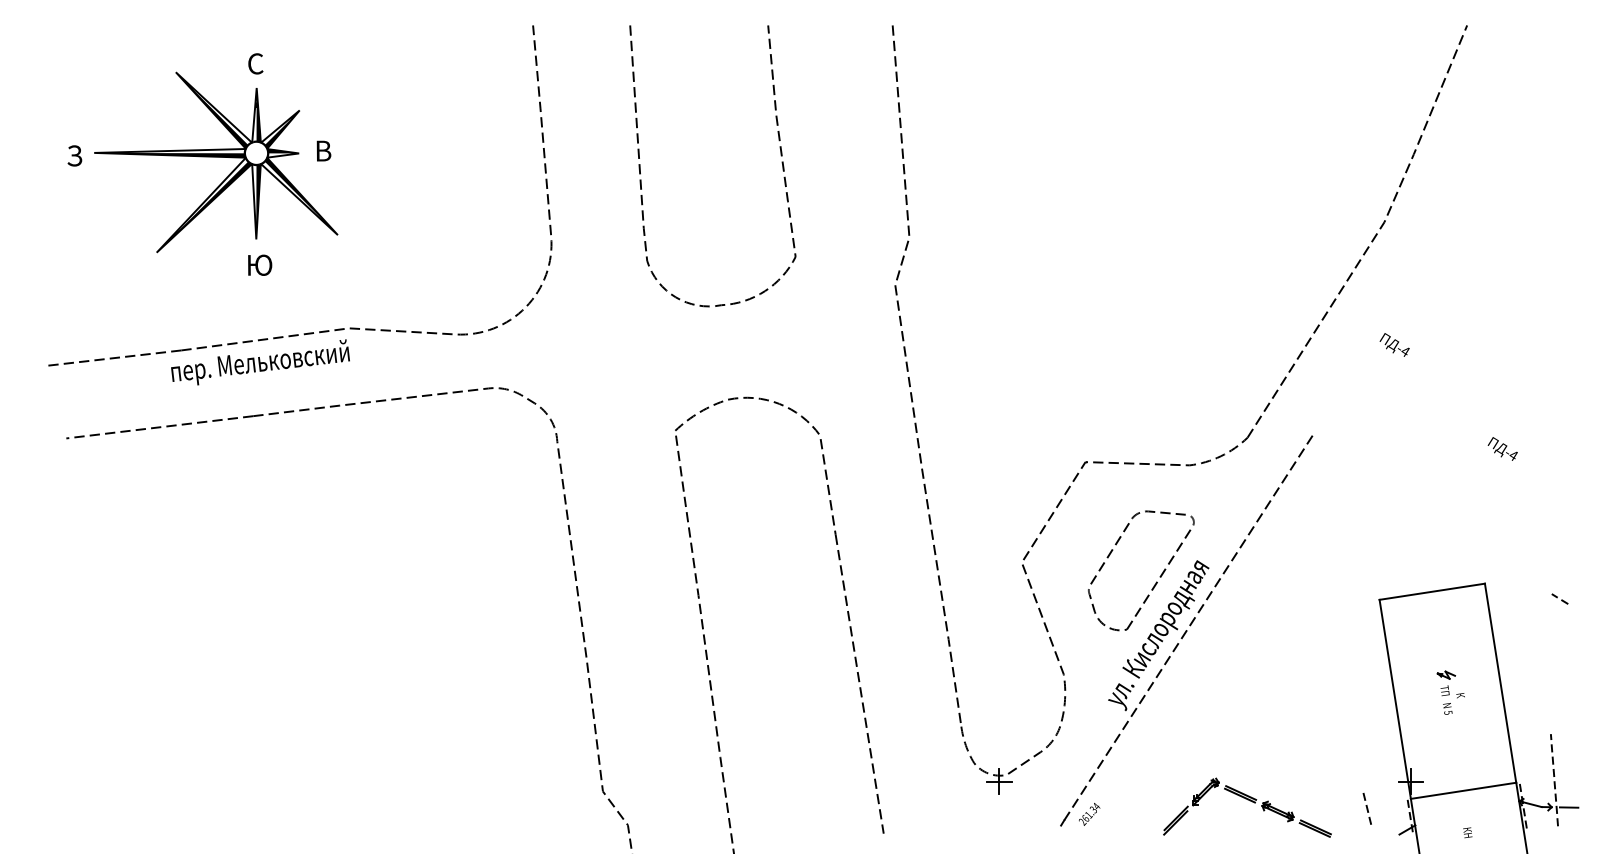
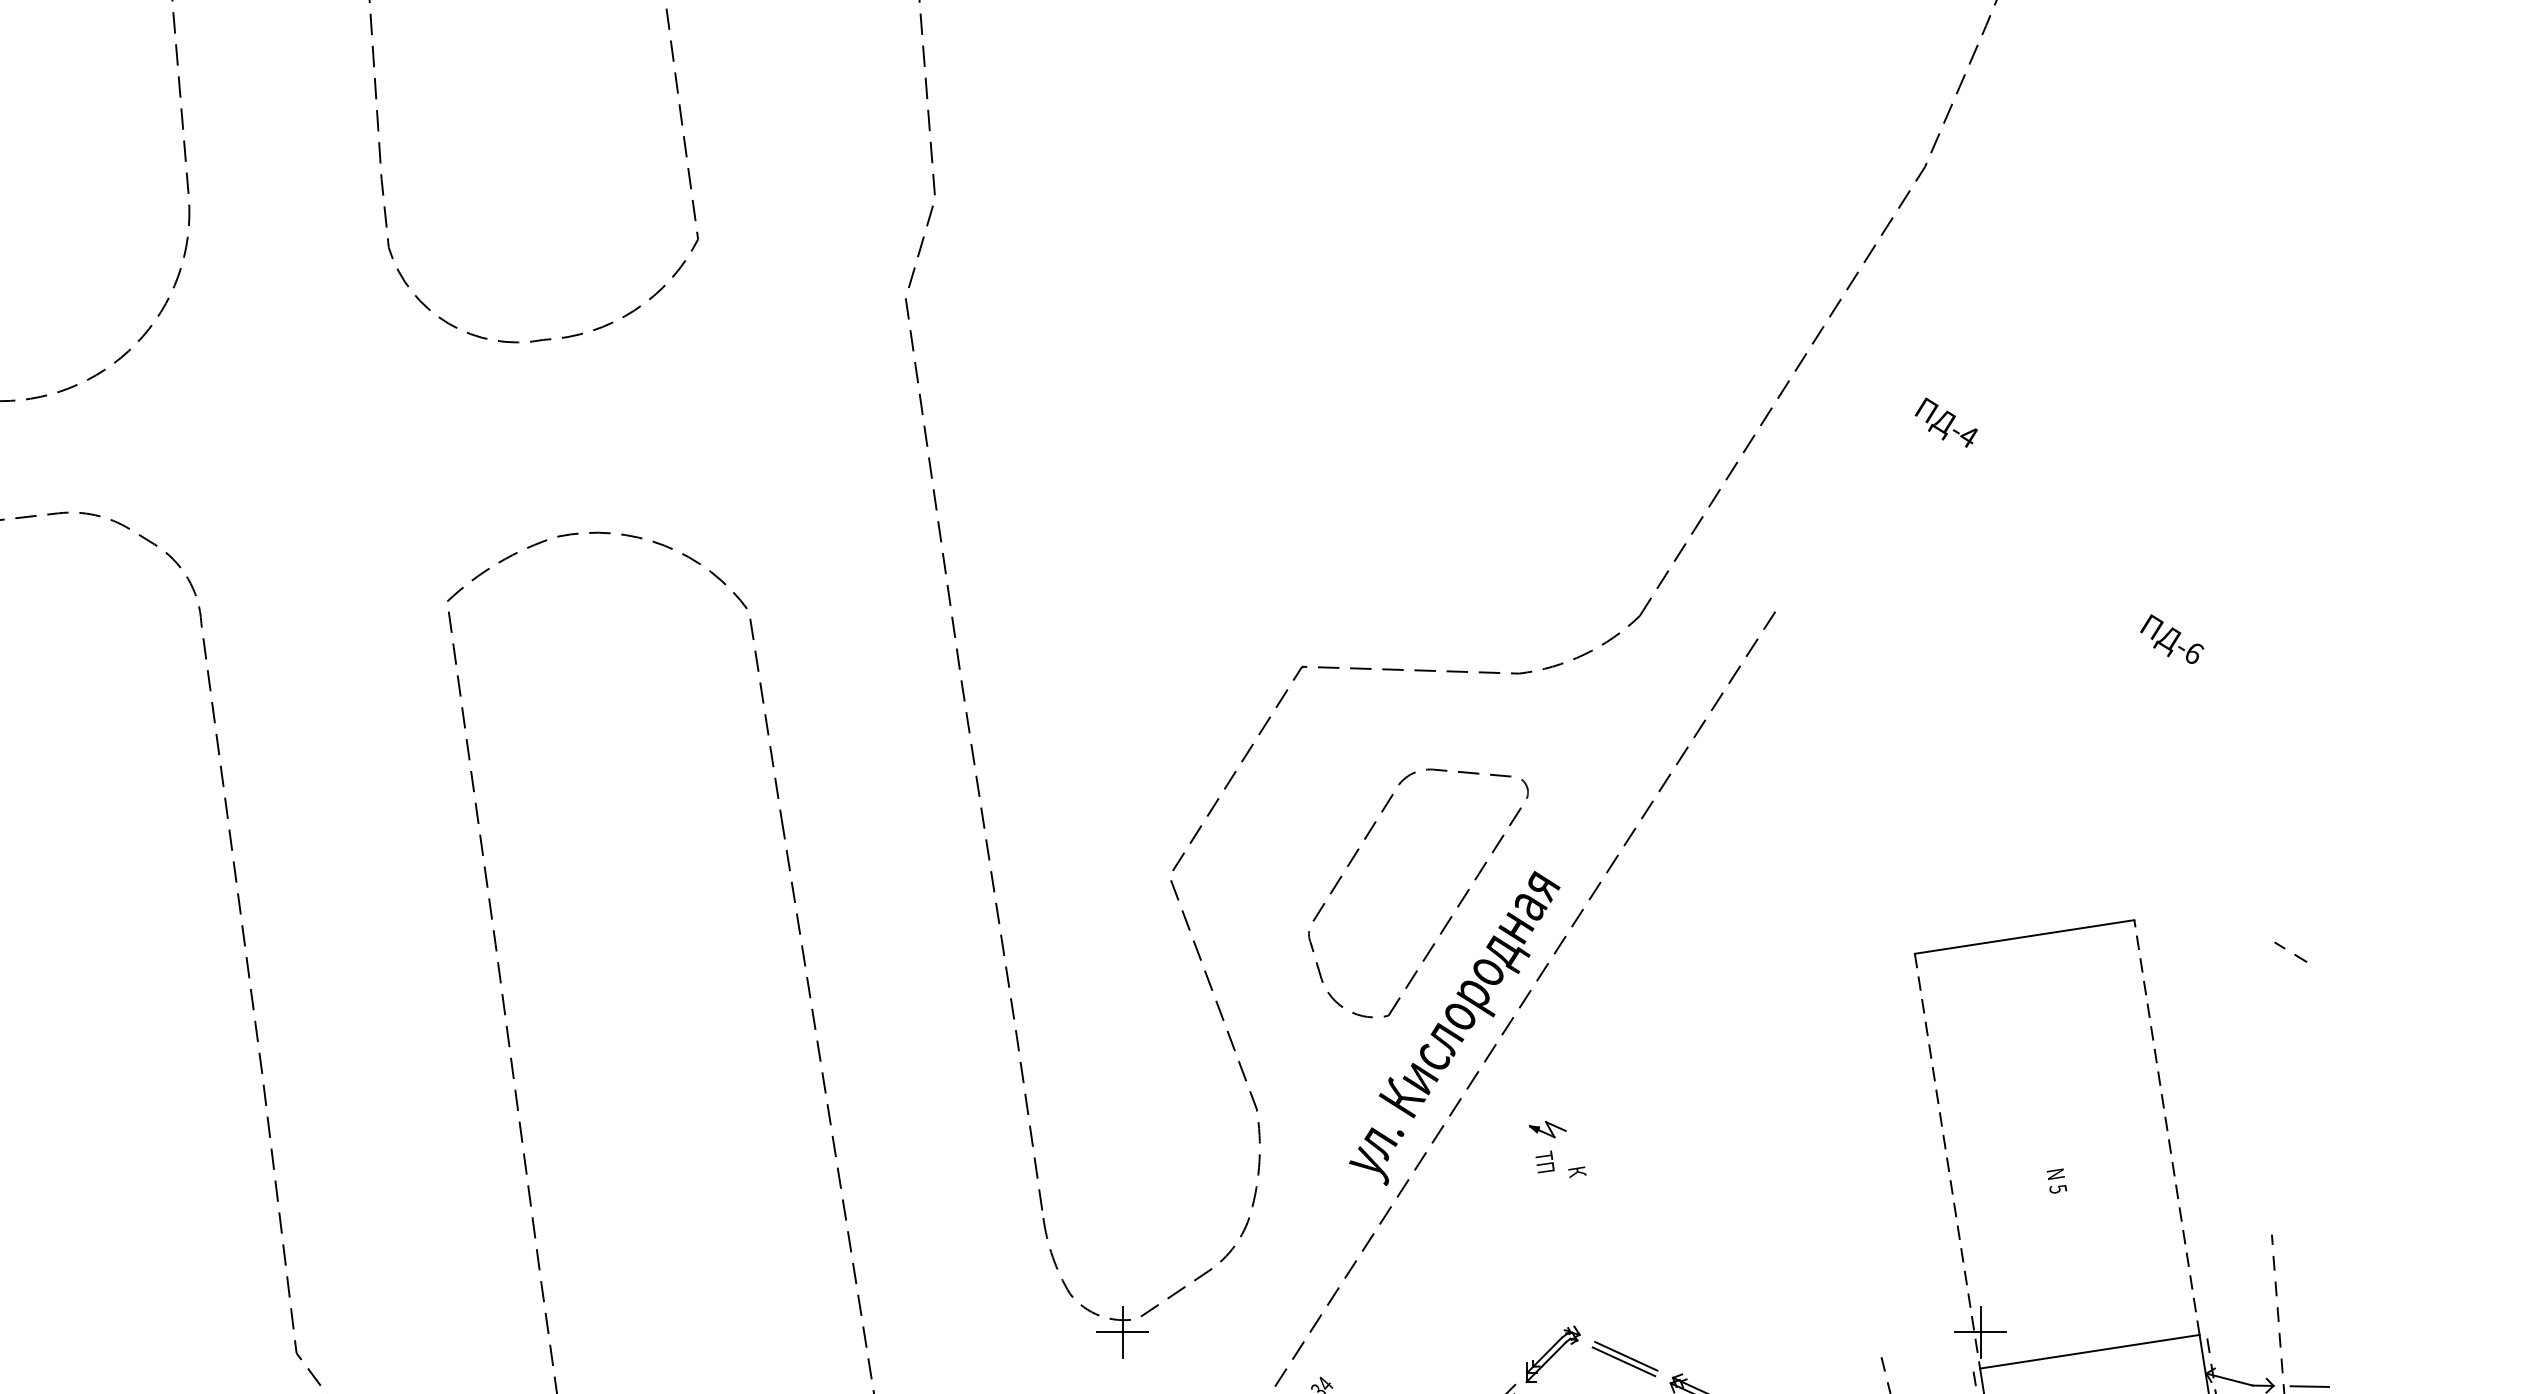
text: (1513, 455) -> (2193, 653), -4 -> -6
line: (1500, 683) -> (2166, 1128), solid -> dashed
part: (1450, 684) -> (1556, 1148), moved
line: (1395, 699) -> (1948, 1161), solid -> dashed

